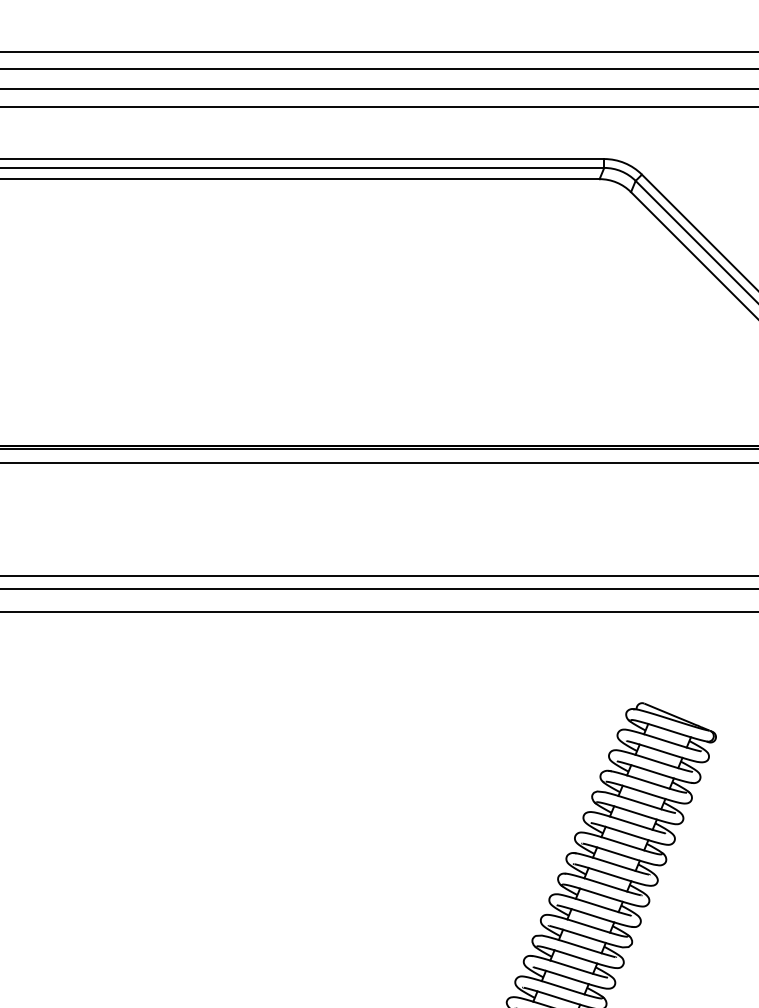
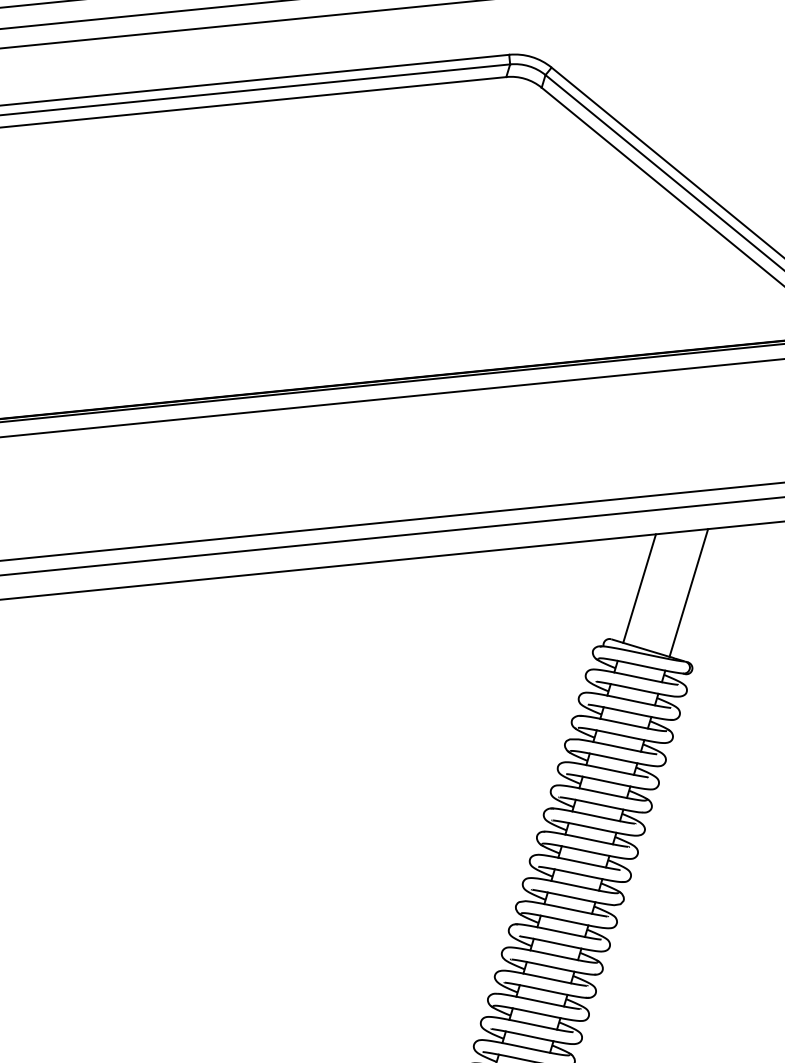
line: (674, 659) -> (639, 588), added
line: (719, 668) -> (688, 593), added

